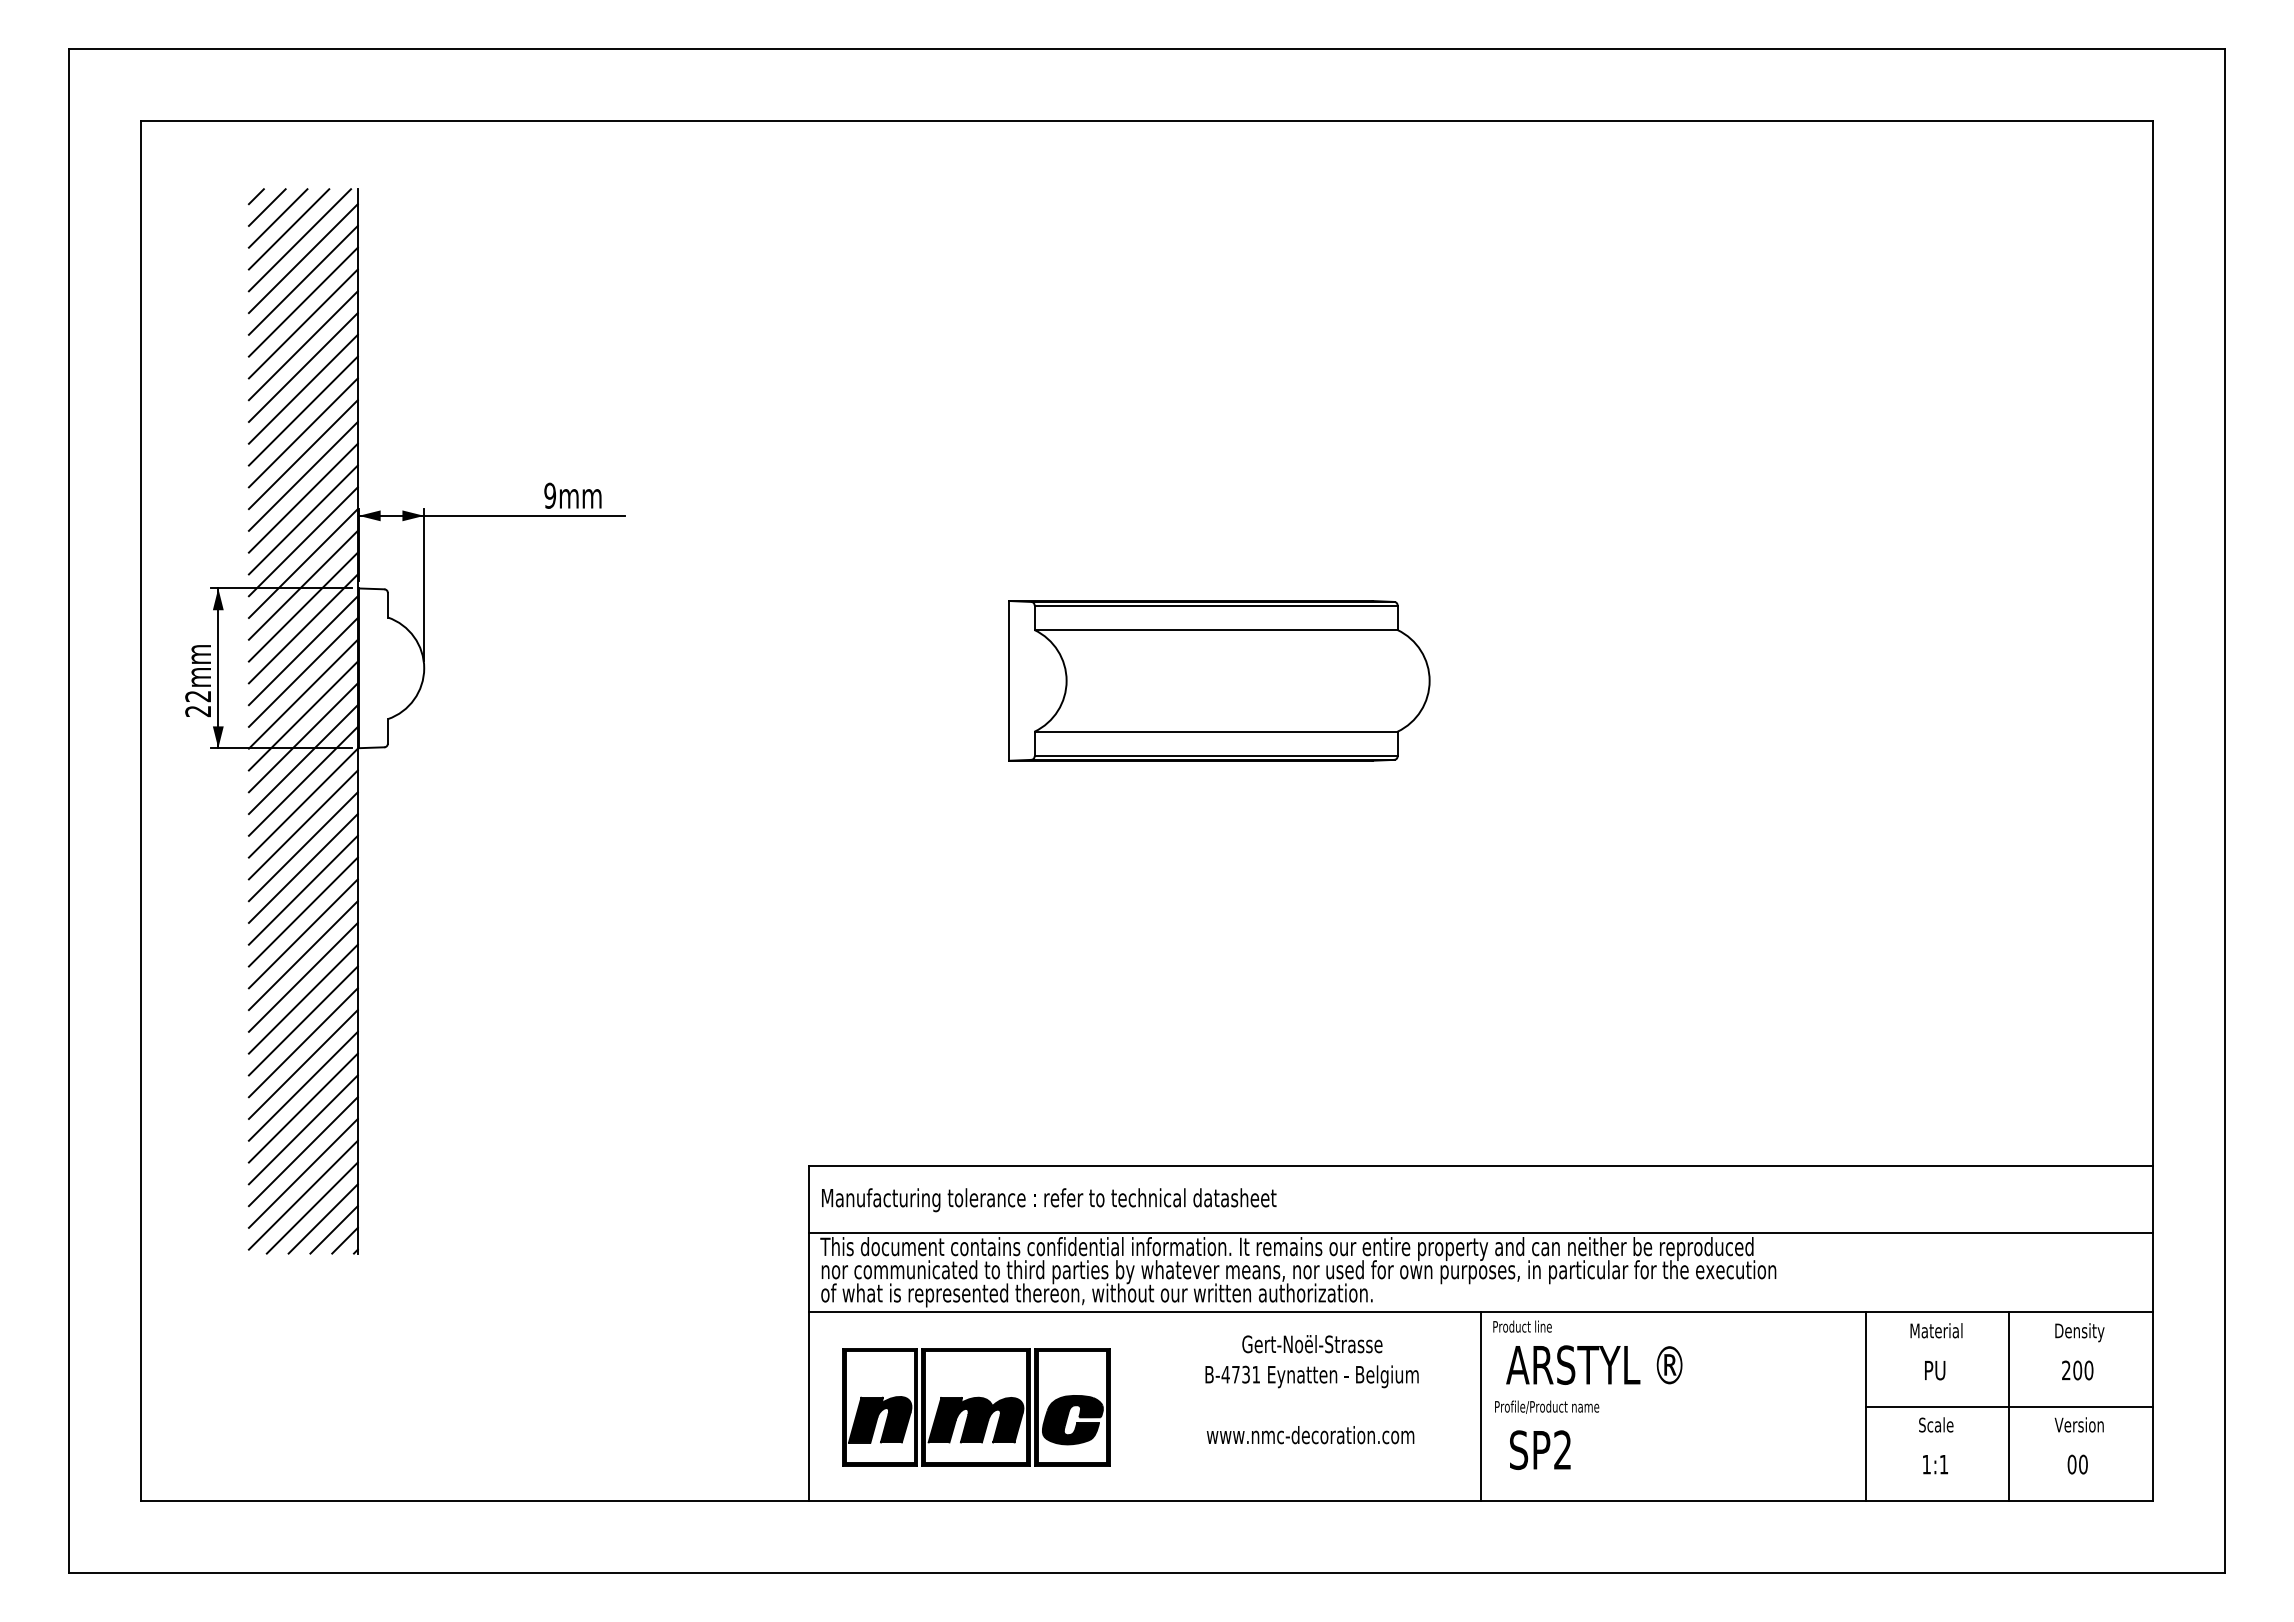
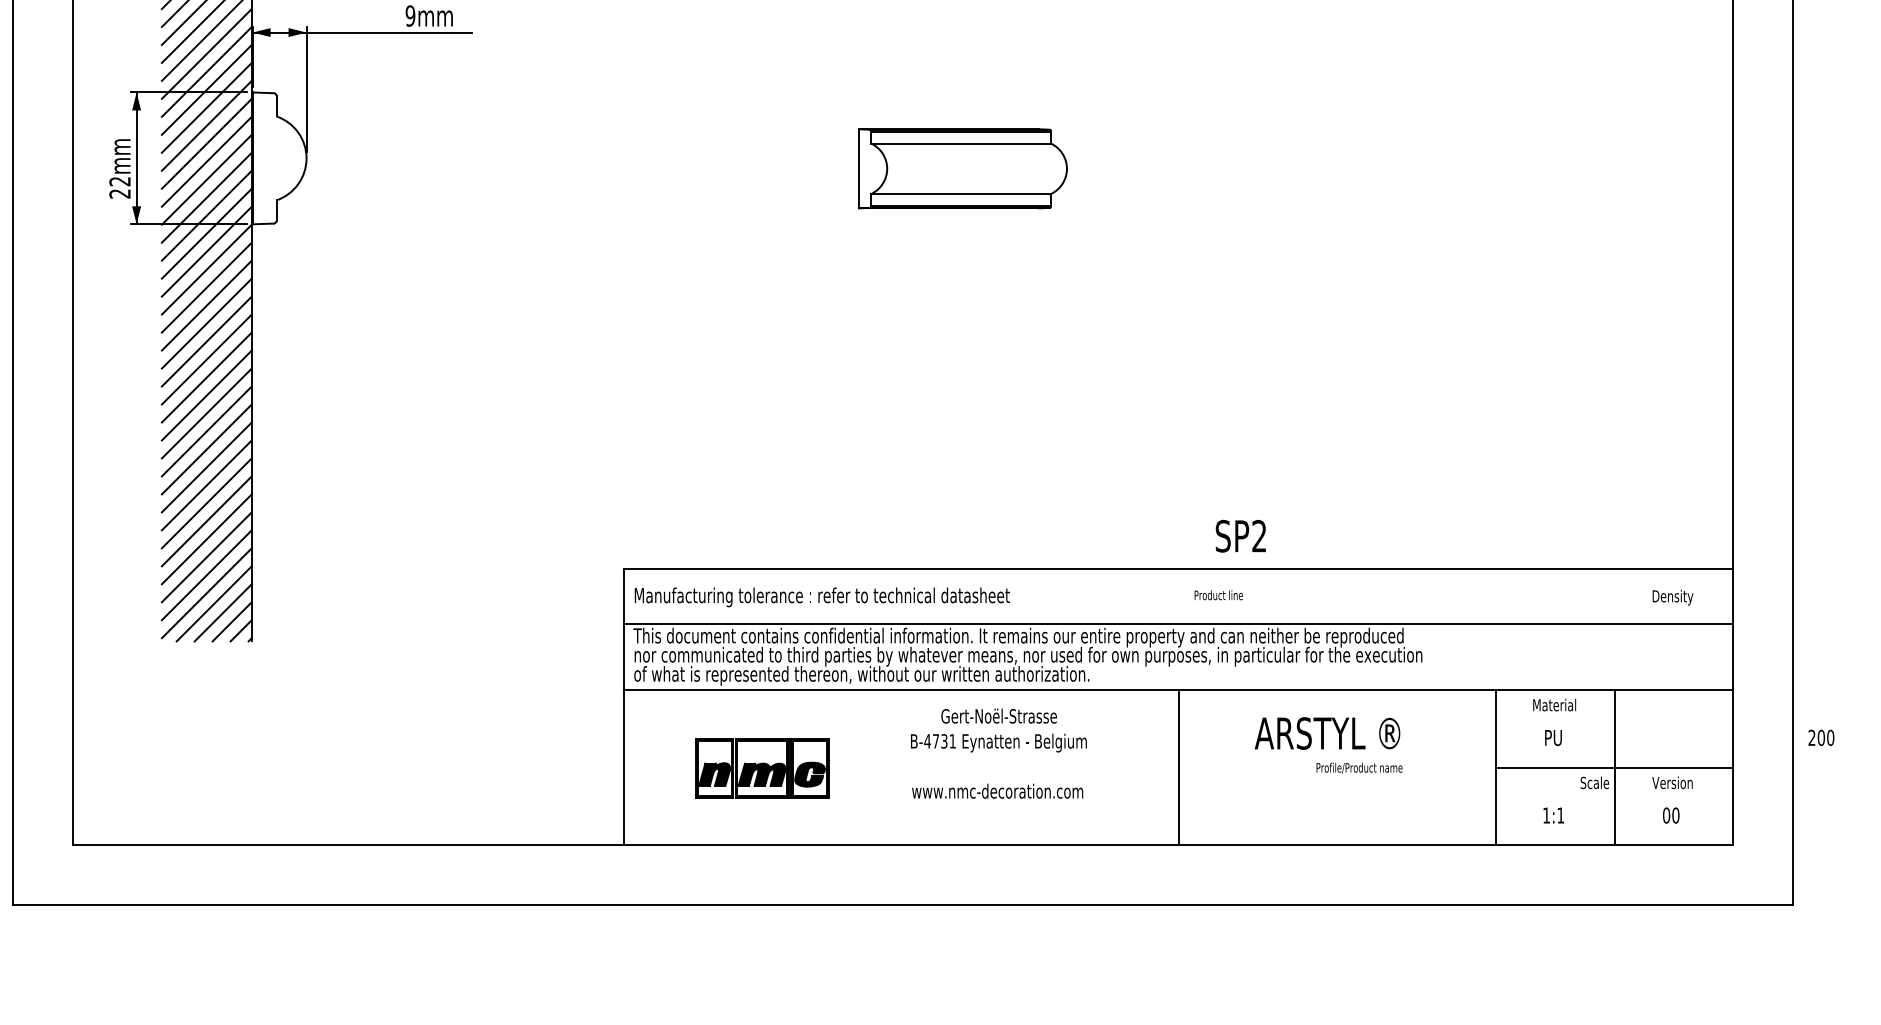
part: (1219, 680) -> (962, 168), size x0.6
text: (1522, 1326) -> (1218, 595), moved
text: (2079, 1332) -> (1672, 597), moved
text: (1594, 1364) -> (1327, 732), moved
text: (2077, 1370) -> (1821, 737), moved
text: (1311, 1389) -> (998, 753), moved
text: (1547, 1406) -> (1359, 767), moved
part: (976, 1407) -> (762, 768), size x0.6
text: (1936, 1424) -> (1595, 782), moved
text: (1540, 1449) -> (1241, 535), moved

